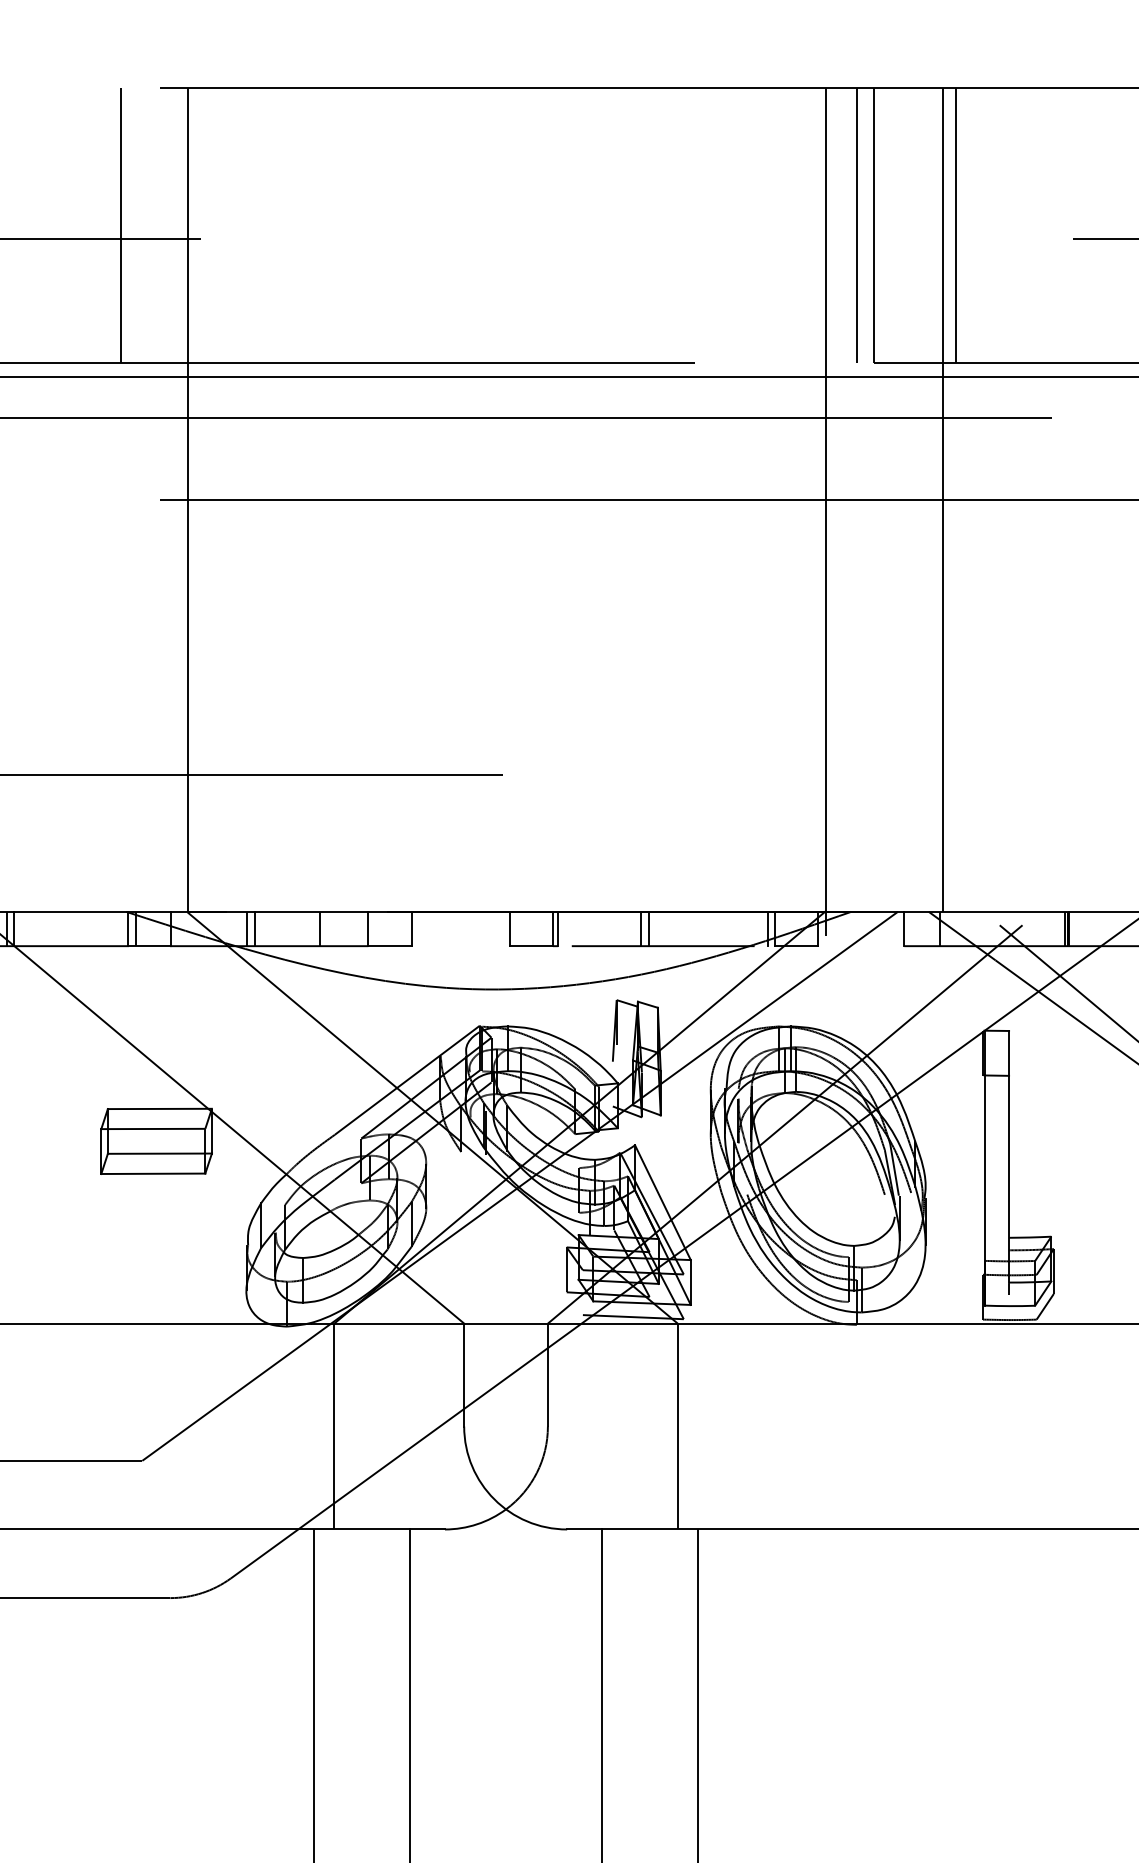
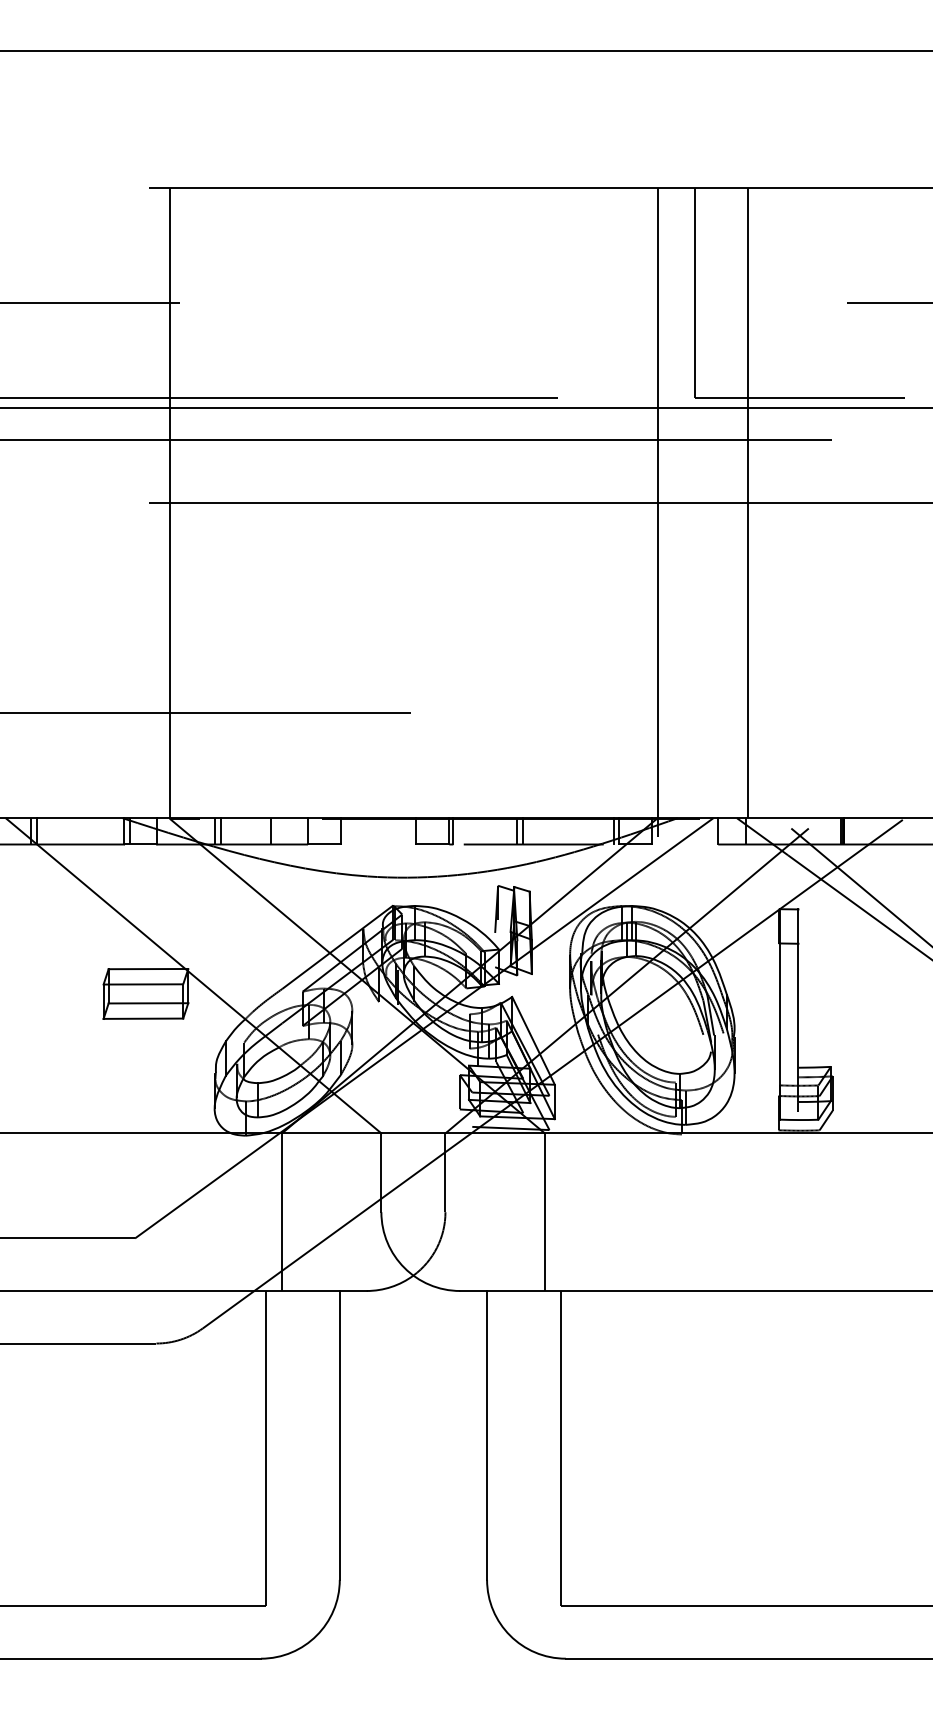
line: (122, 225) -> (119, 292), removed
line: (857, 225) -> (682, 292), removed
line: (956, 225) -> (758, 292), removed

